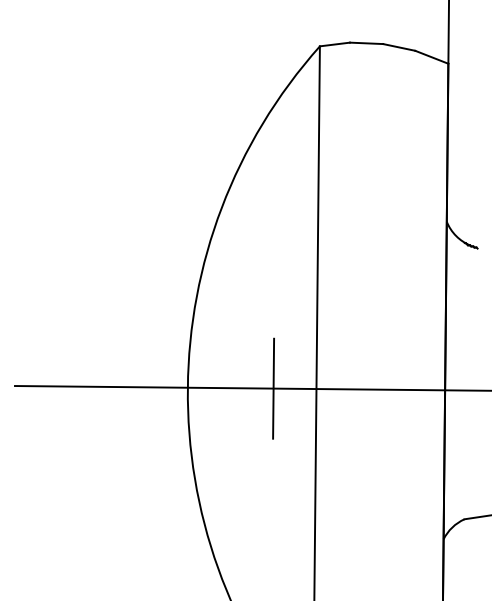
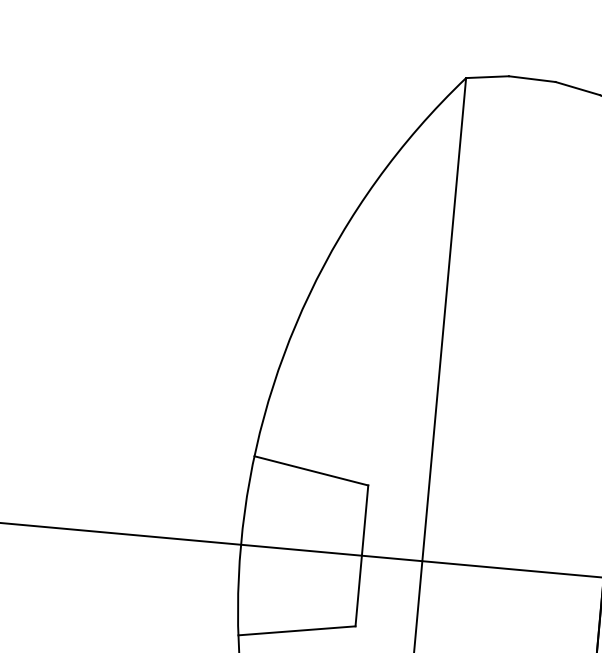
line: (233, 331) -> (311, 470), added
line: (232, 444) -> (297, 629), added

